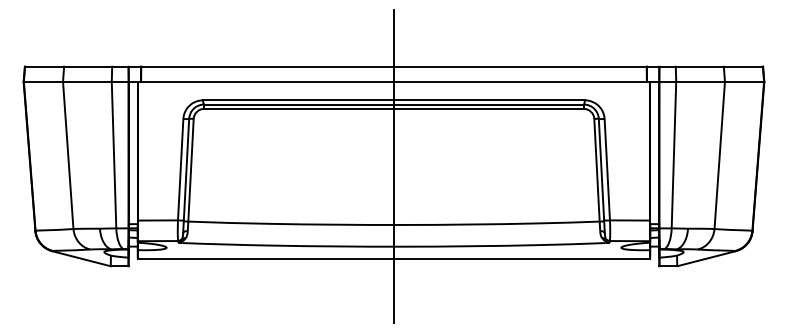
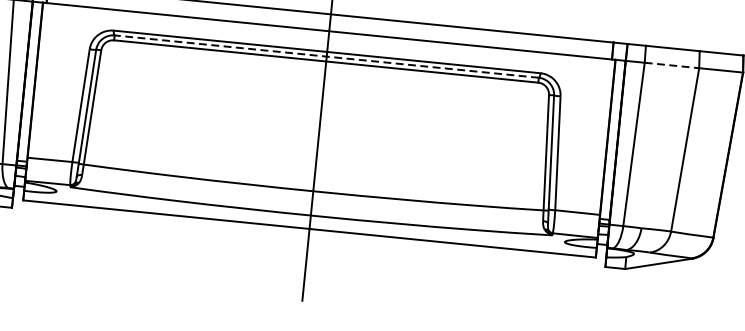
line: (701, 81) -> (673, 65), solid -> dashed
line: (394, 104) -> (327, 56), solid -> dashed

